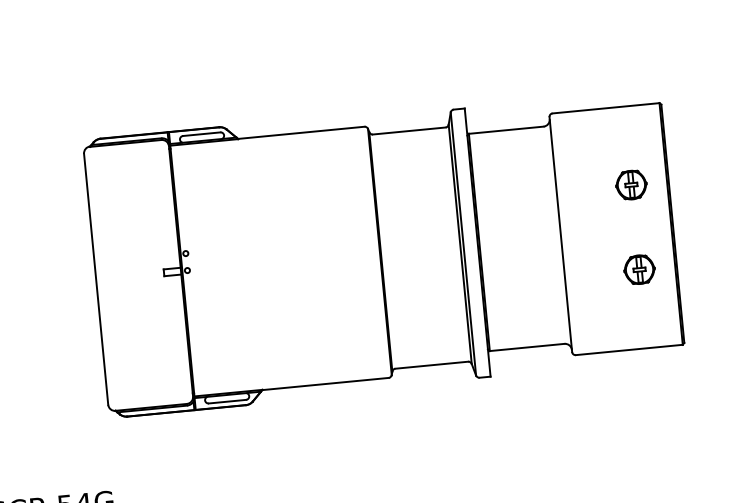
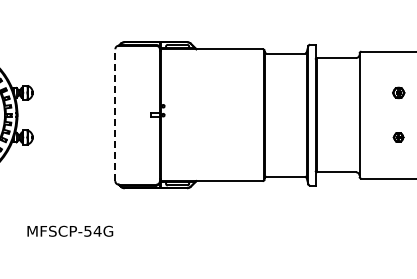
part: (630, 184) -> (398, 92), size x0.7
part: (638, 269) -> (398, 137), size x0.6
line: (96, 279) -> (115, 115), solid -> dashed

